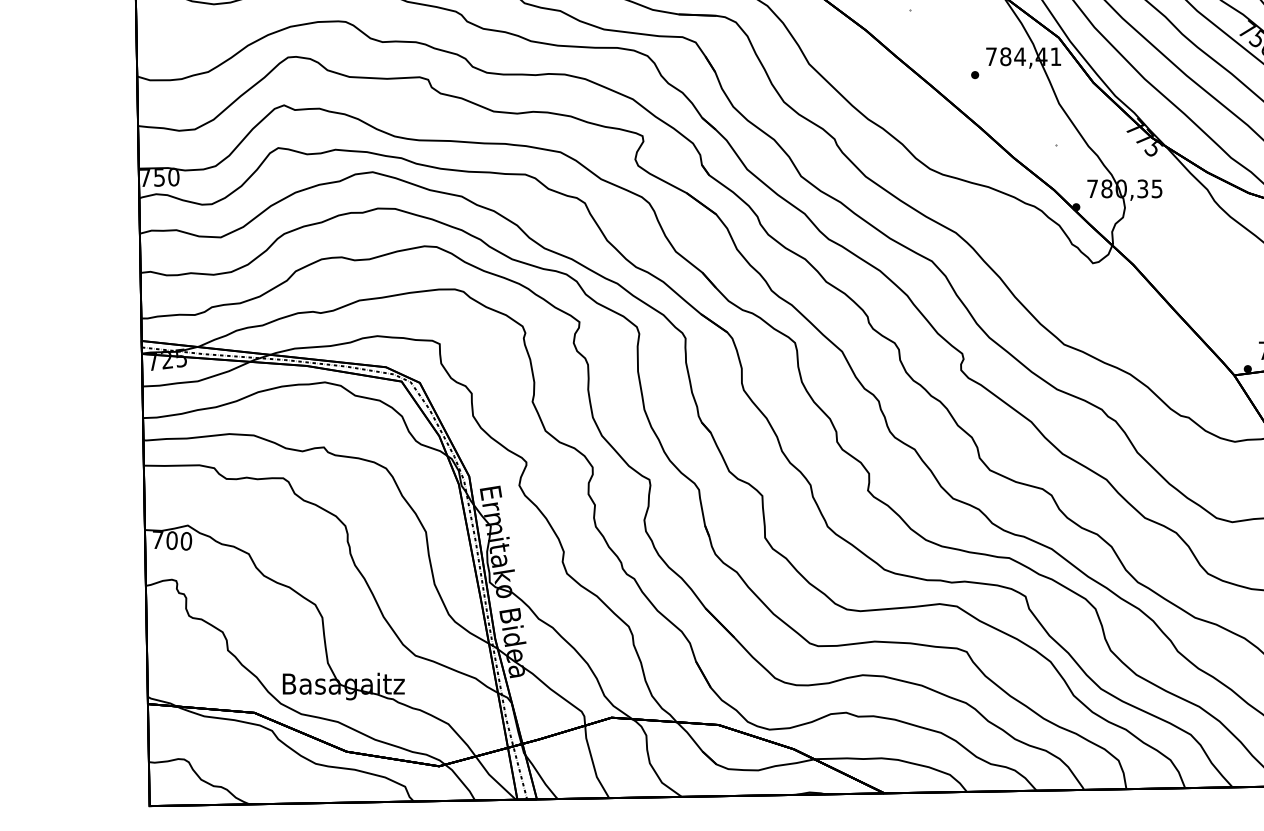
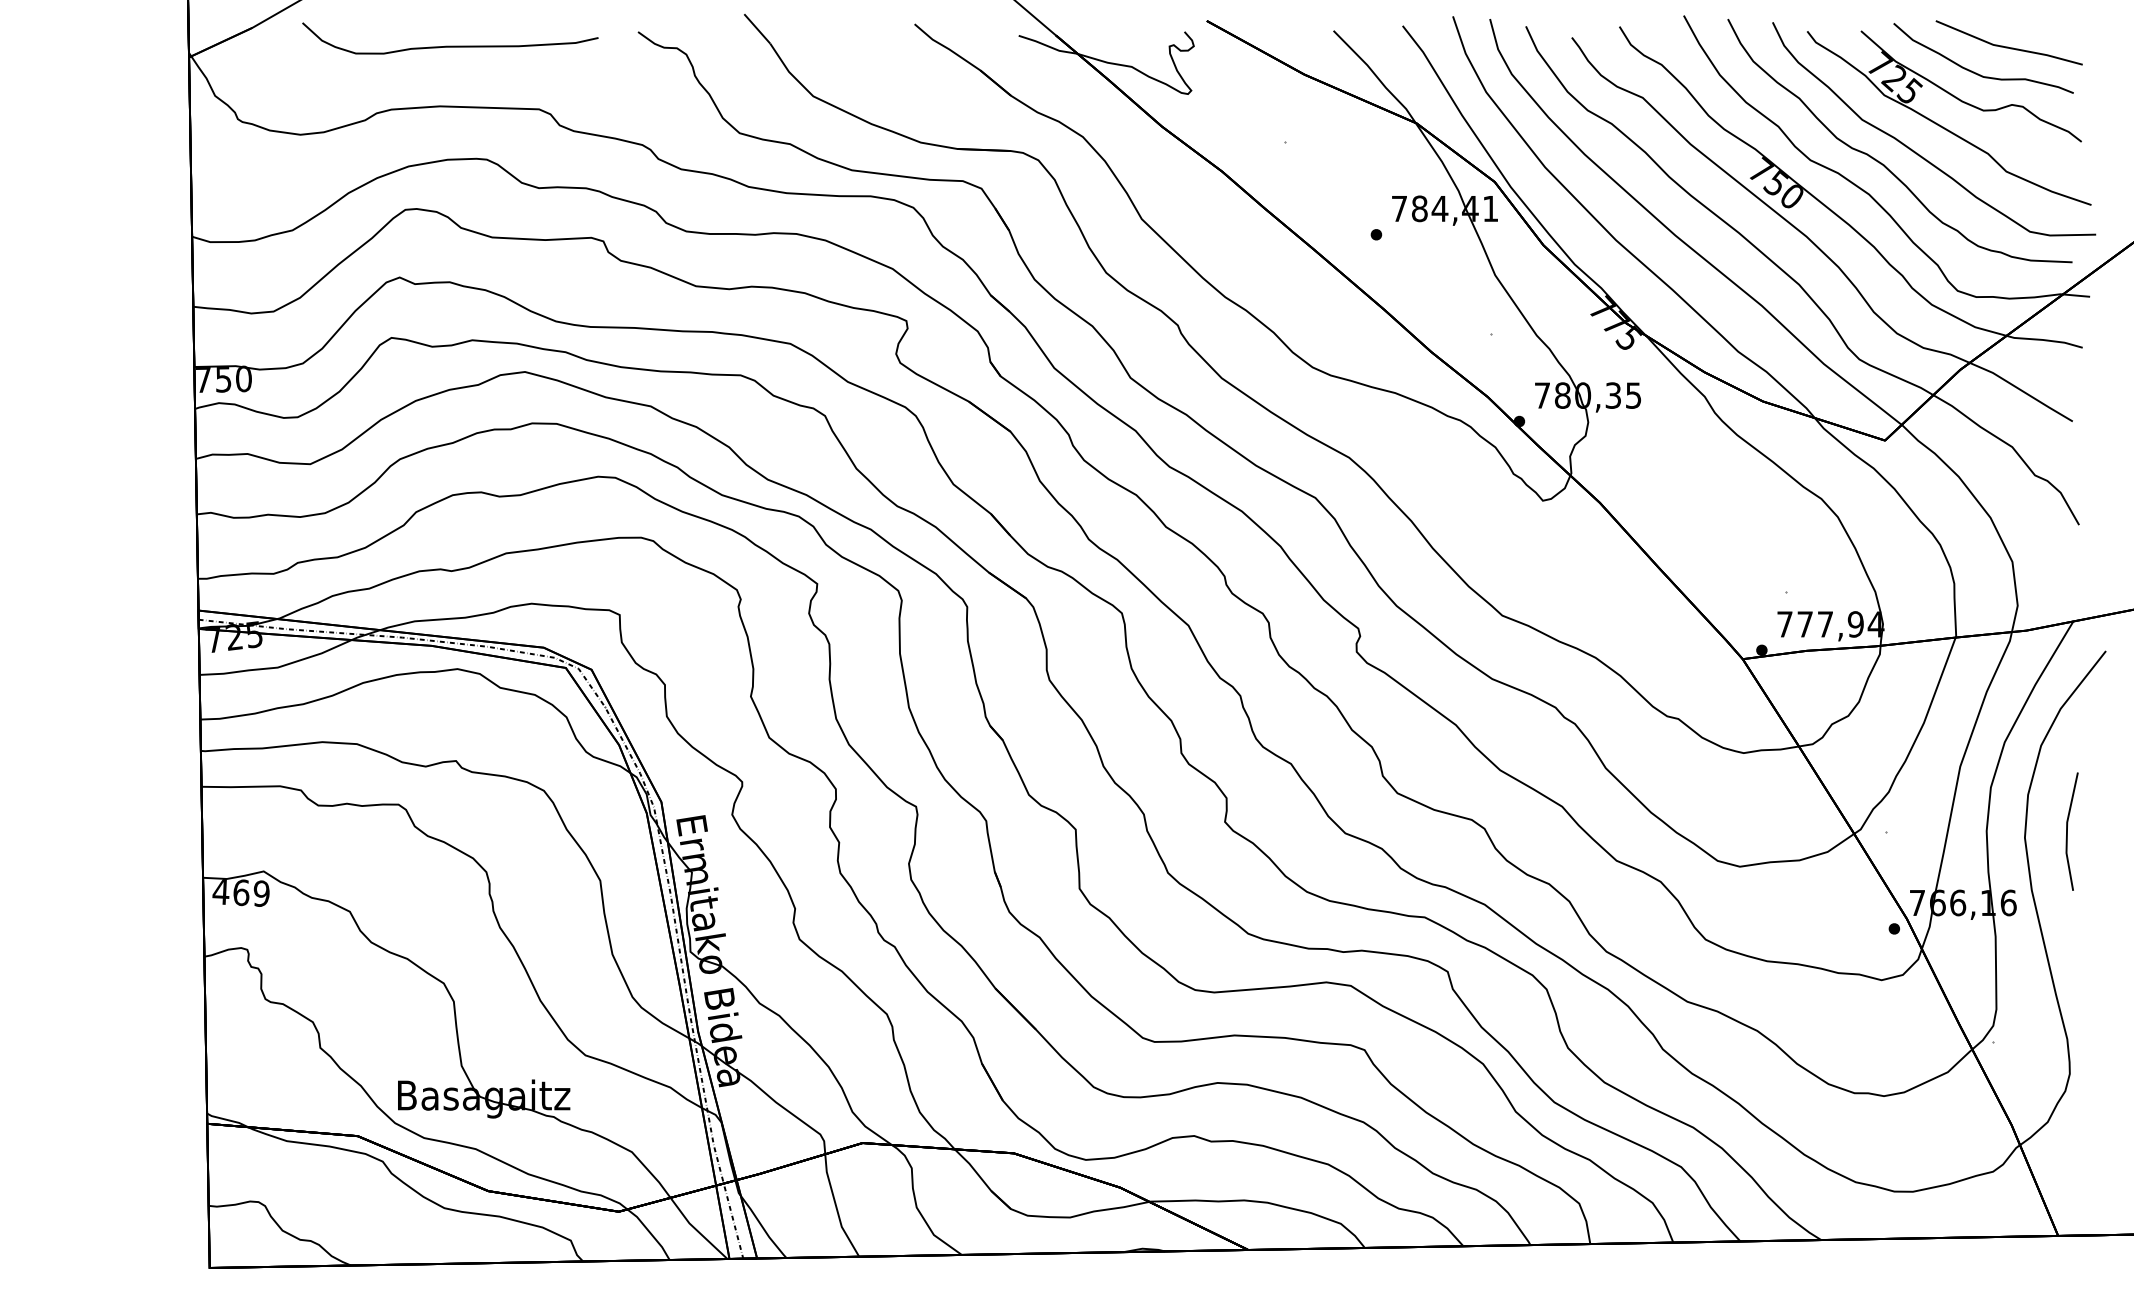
text: (171, 541) -> (240, 893), 700 -> 469

